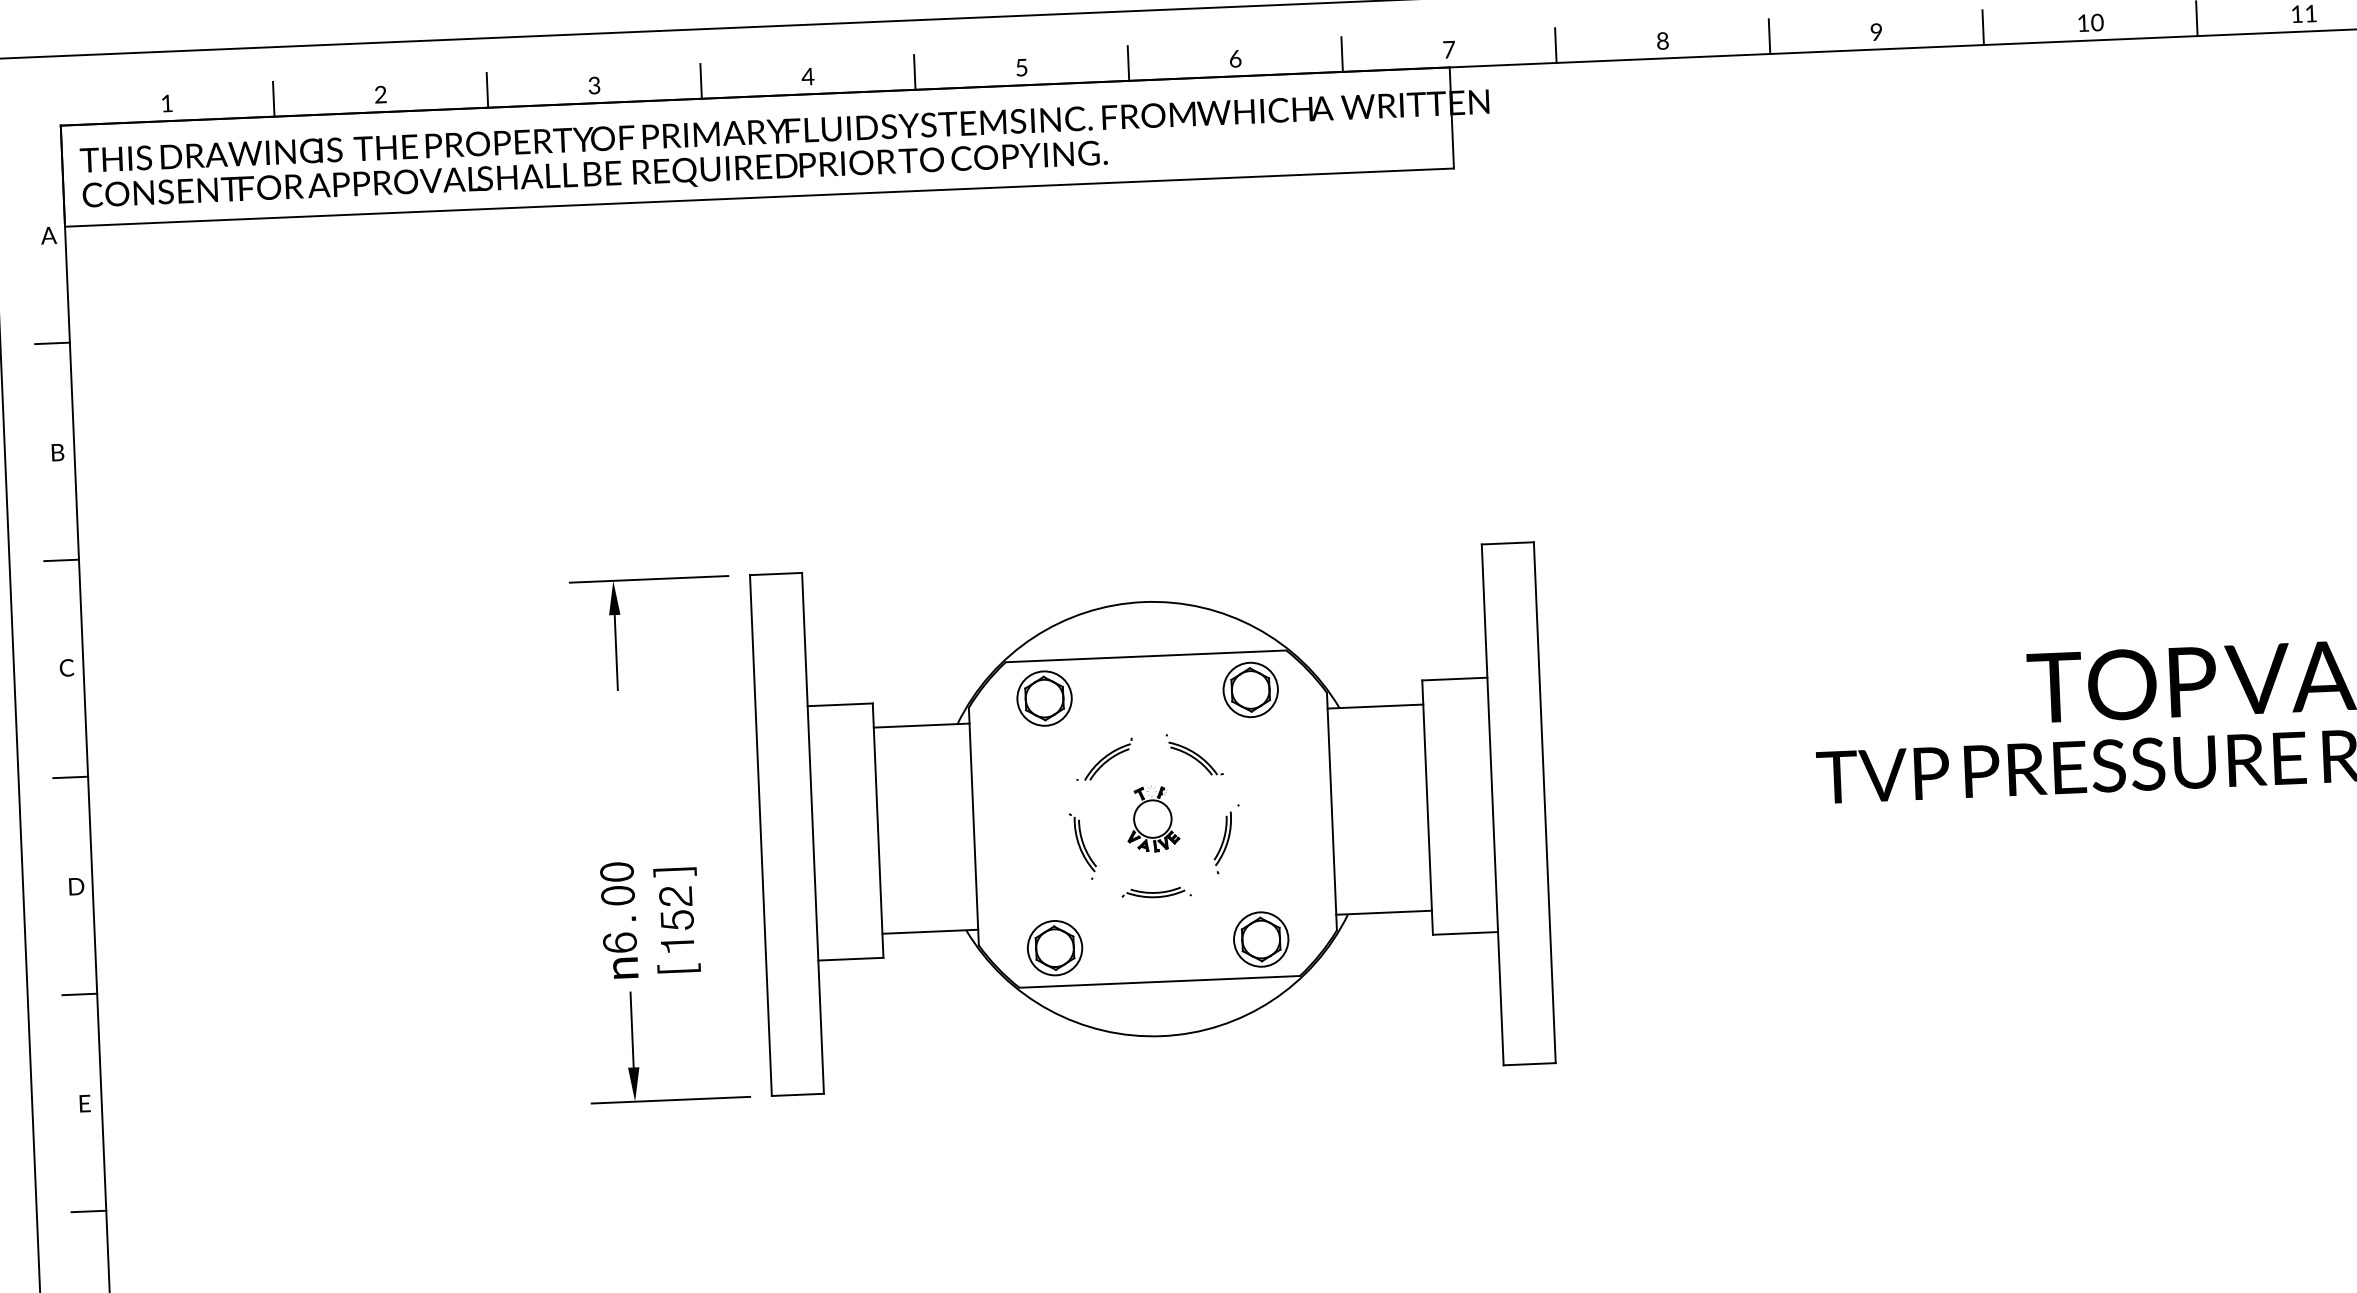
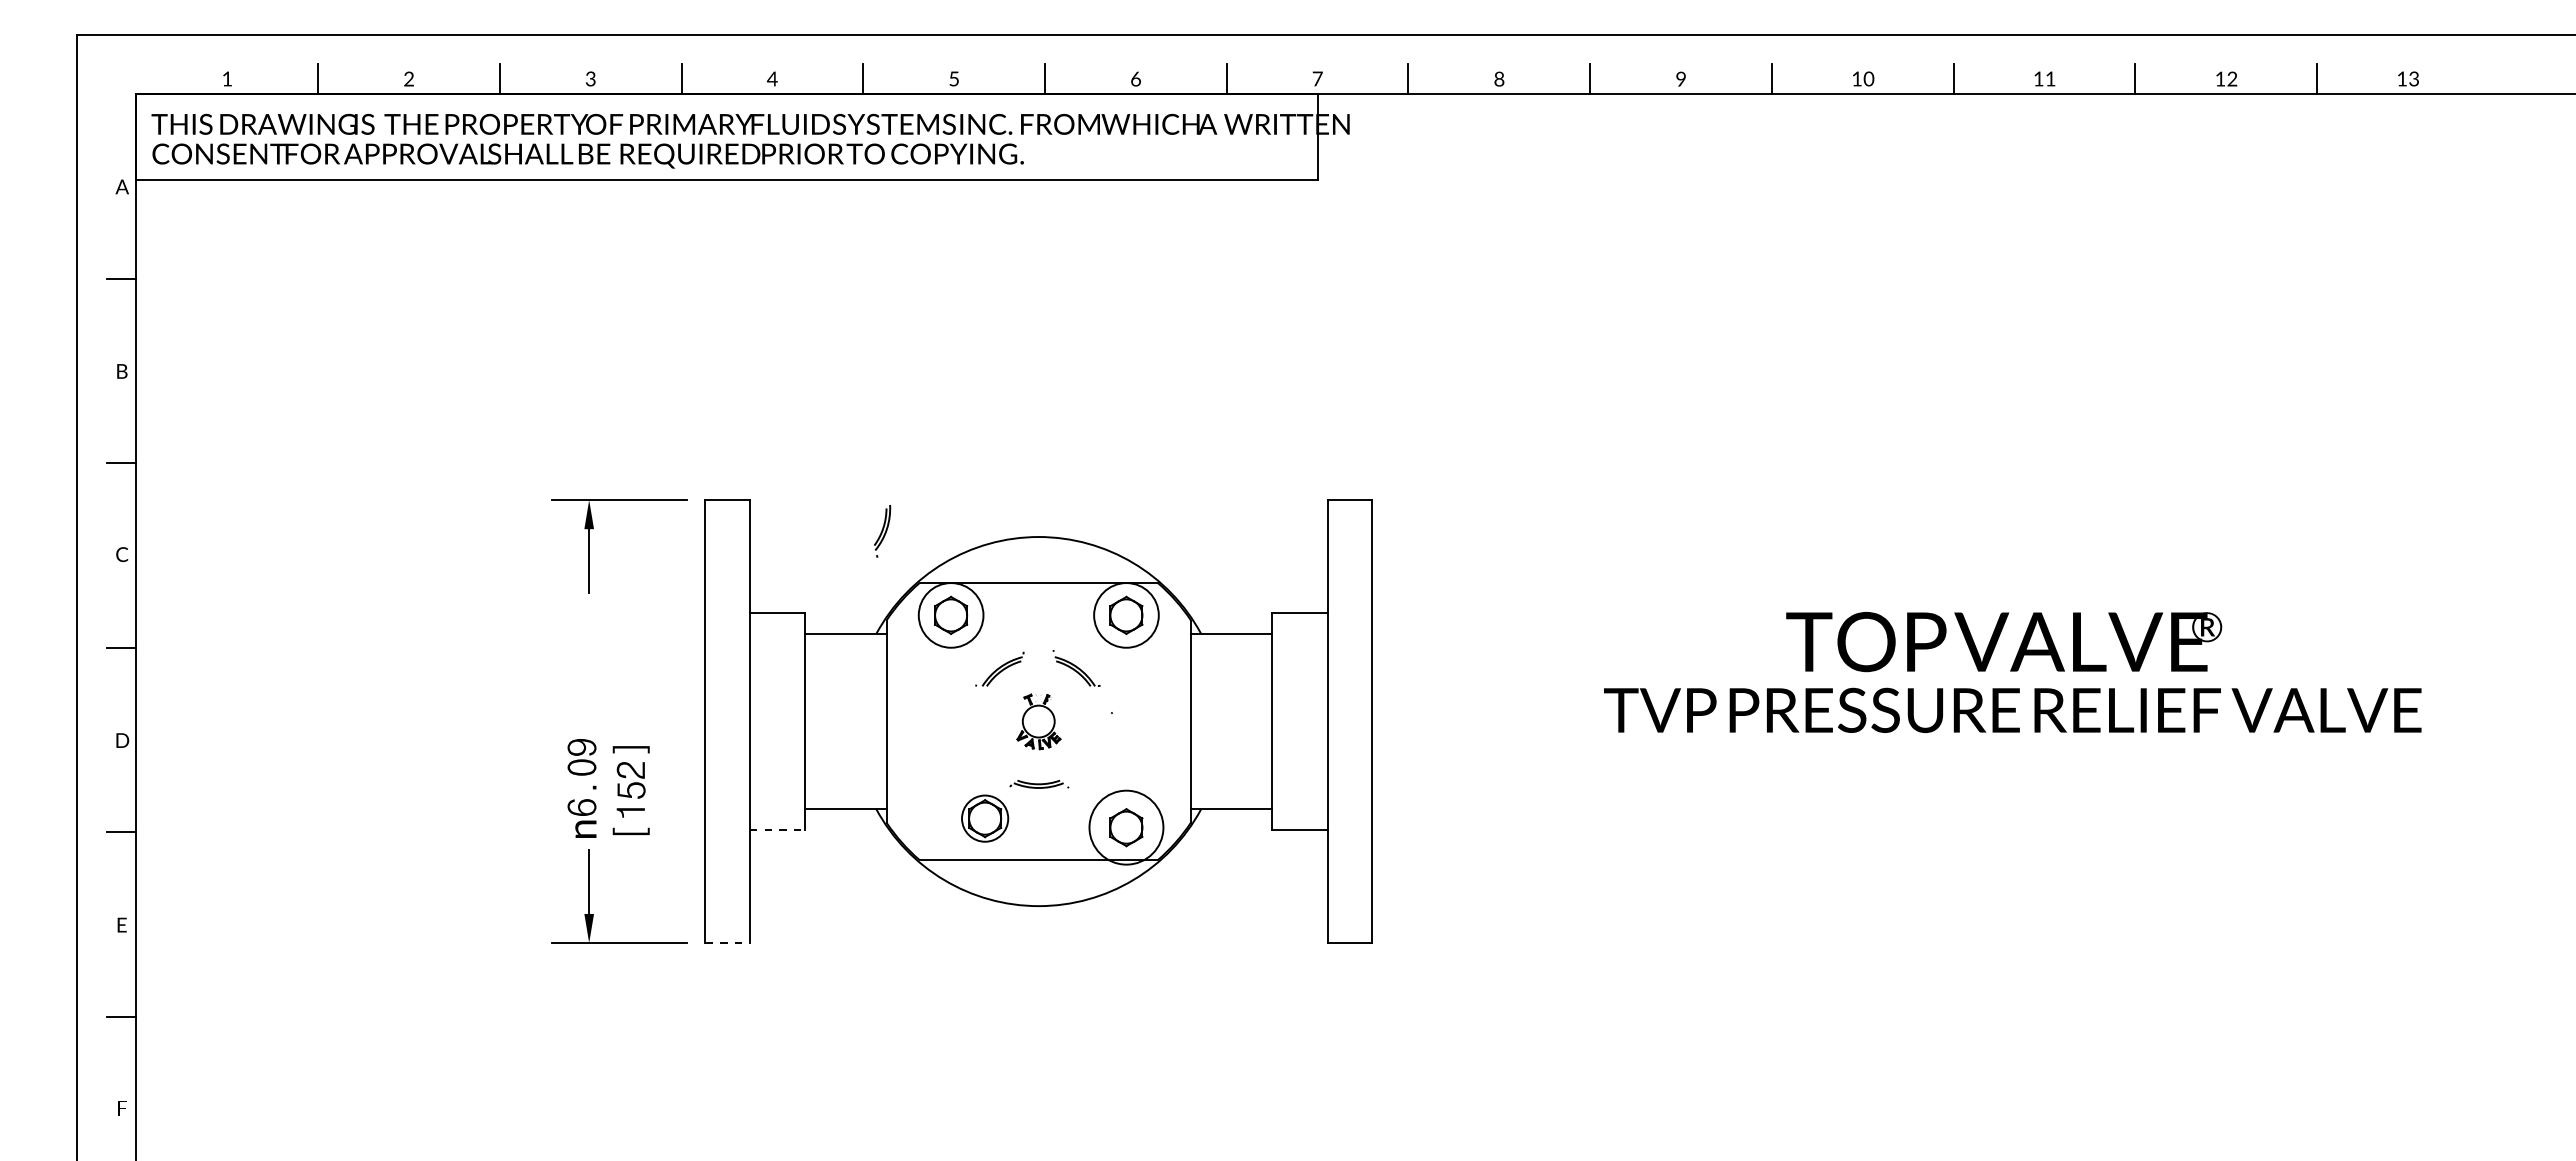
circle: (1250, 690) -> (1126, 615), size x1.4
circle: (1045, 698) -> (951, 615), size x1.4
part: (1223, 843) -> (882, 531), moved
part: (1082, 845) -> (978, 741), removed
text: (616, 872) -> (581, 747), 6.00 -> 6.09
circle: (1261, 939) -> (1126, 827), size x1.6
part: (1055, 947) -> (985, 818), moved
line: (850, 958) -> (777, 829), solid -> dashed
line: (798, 1095) -> (728, 943), solid -> dashed

